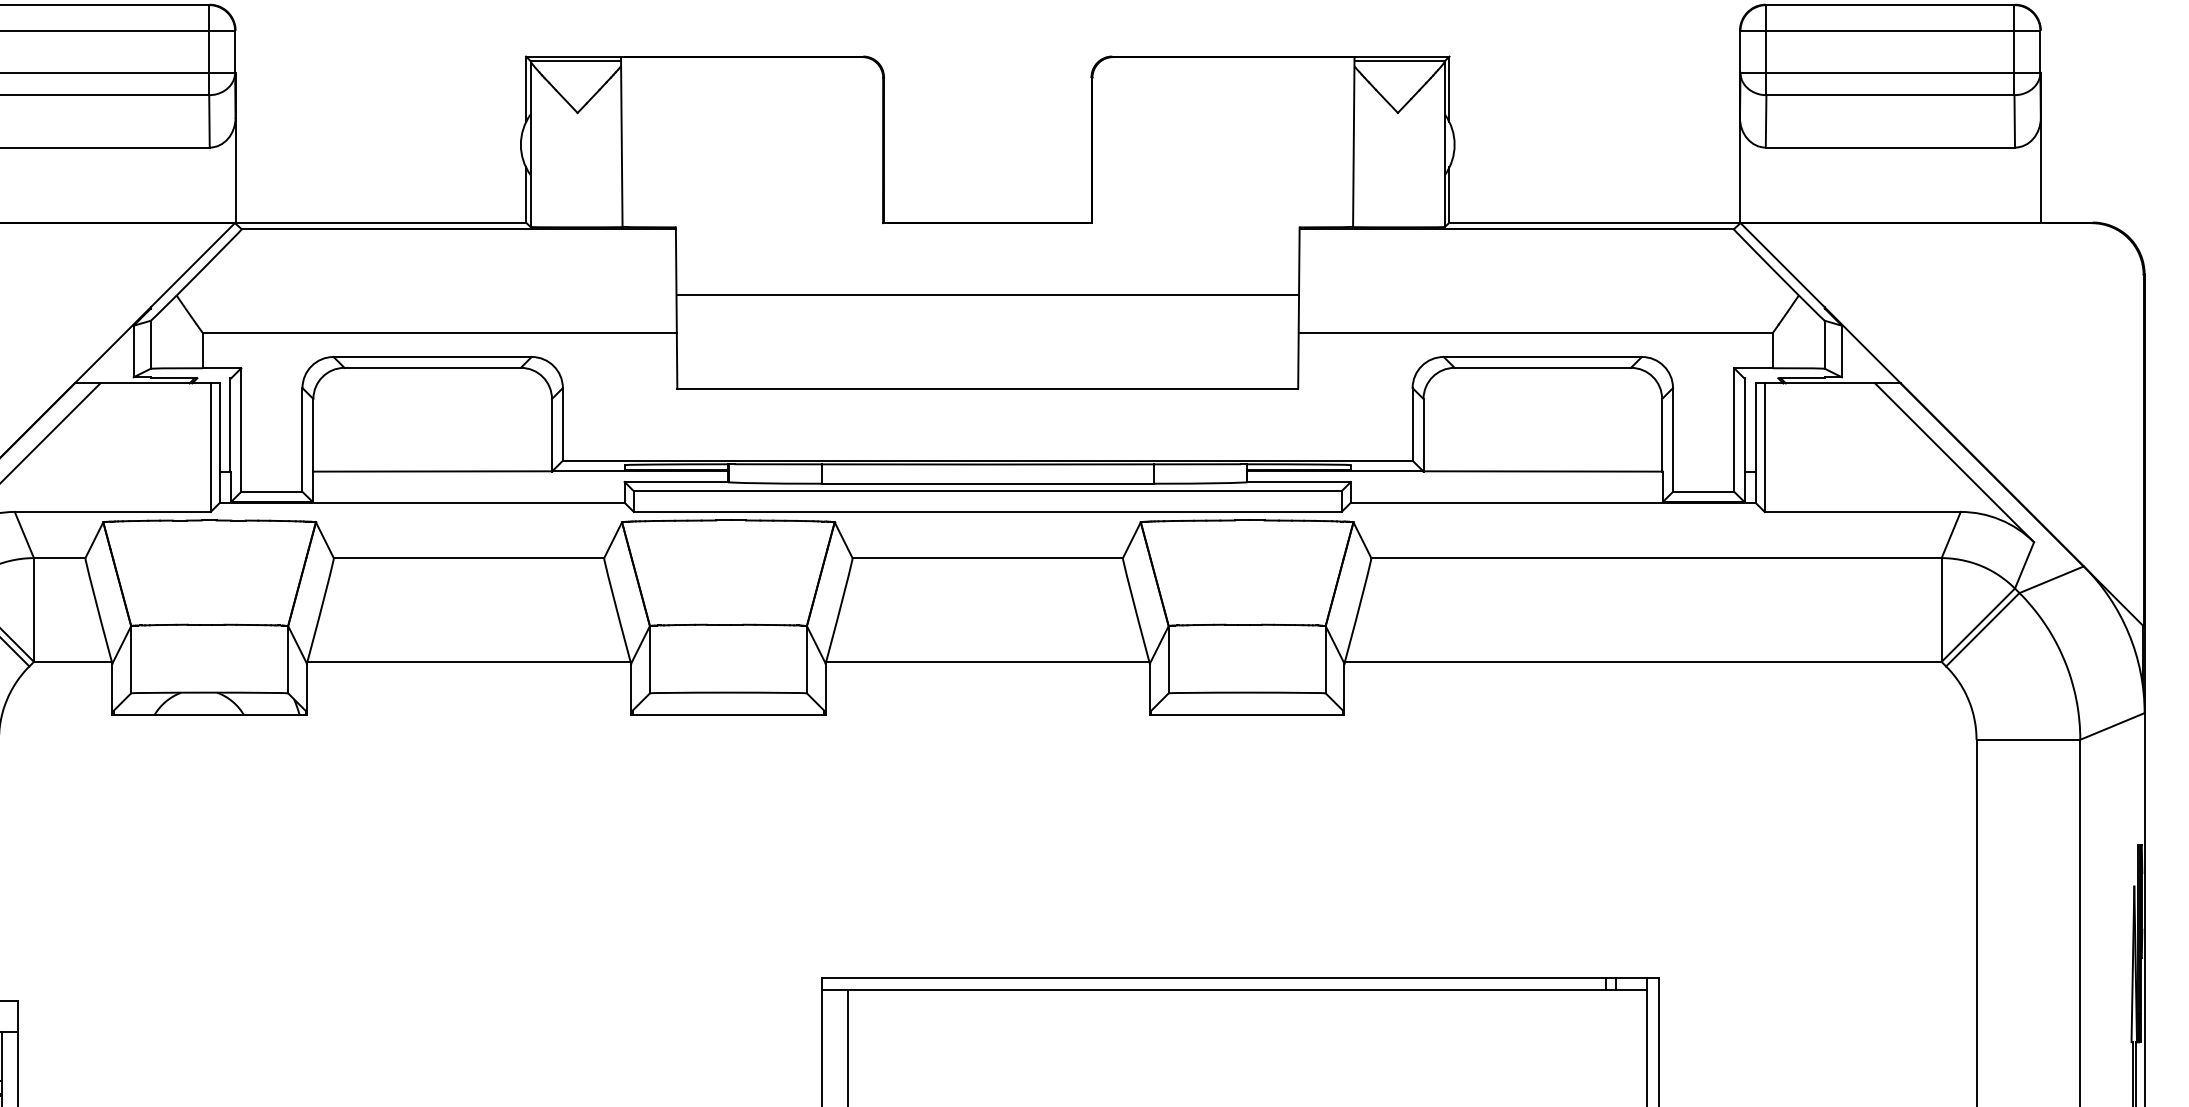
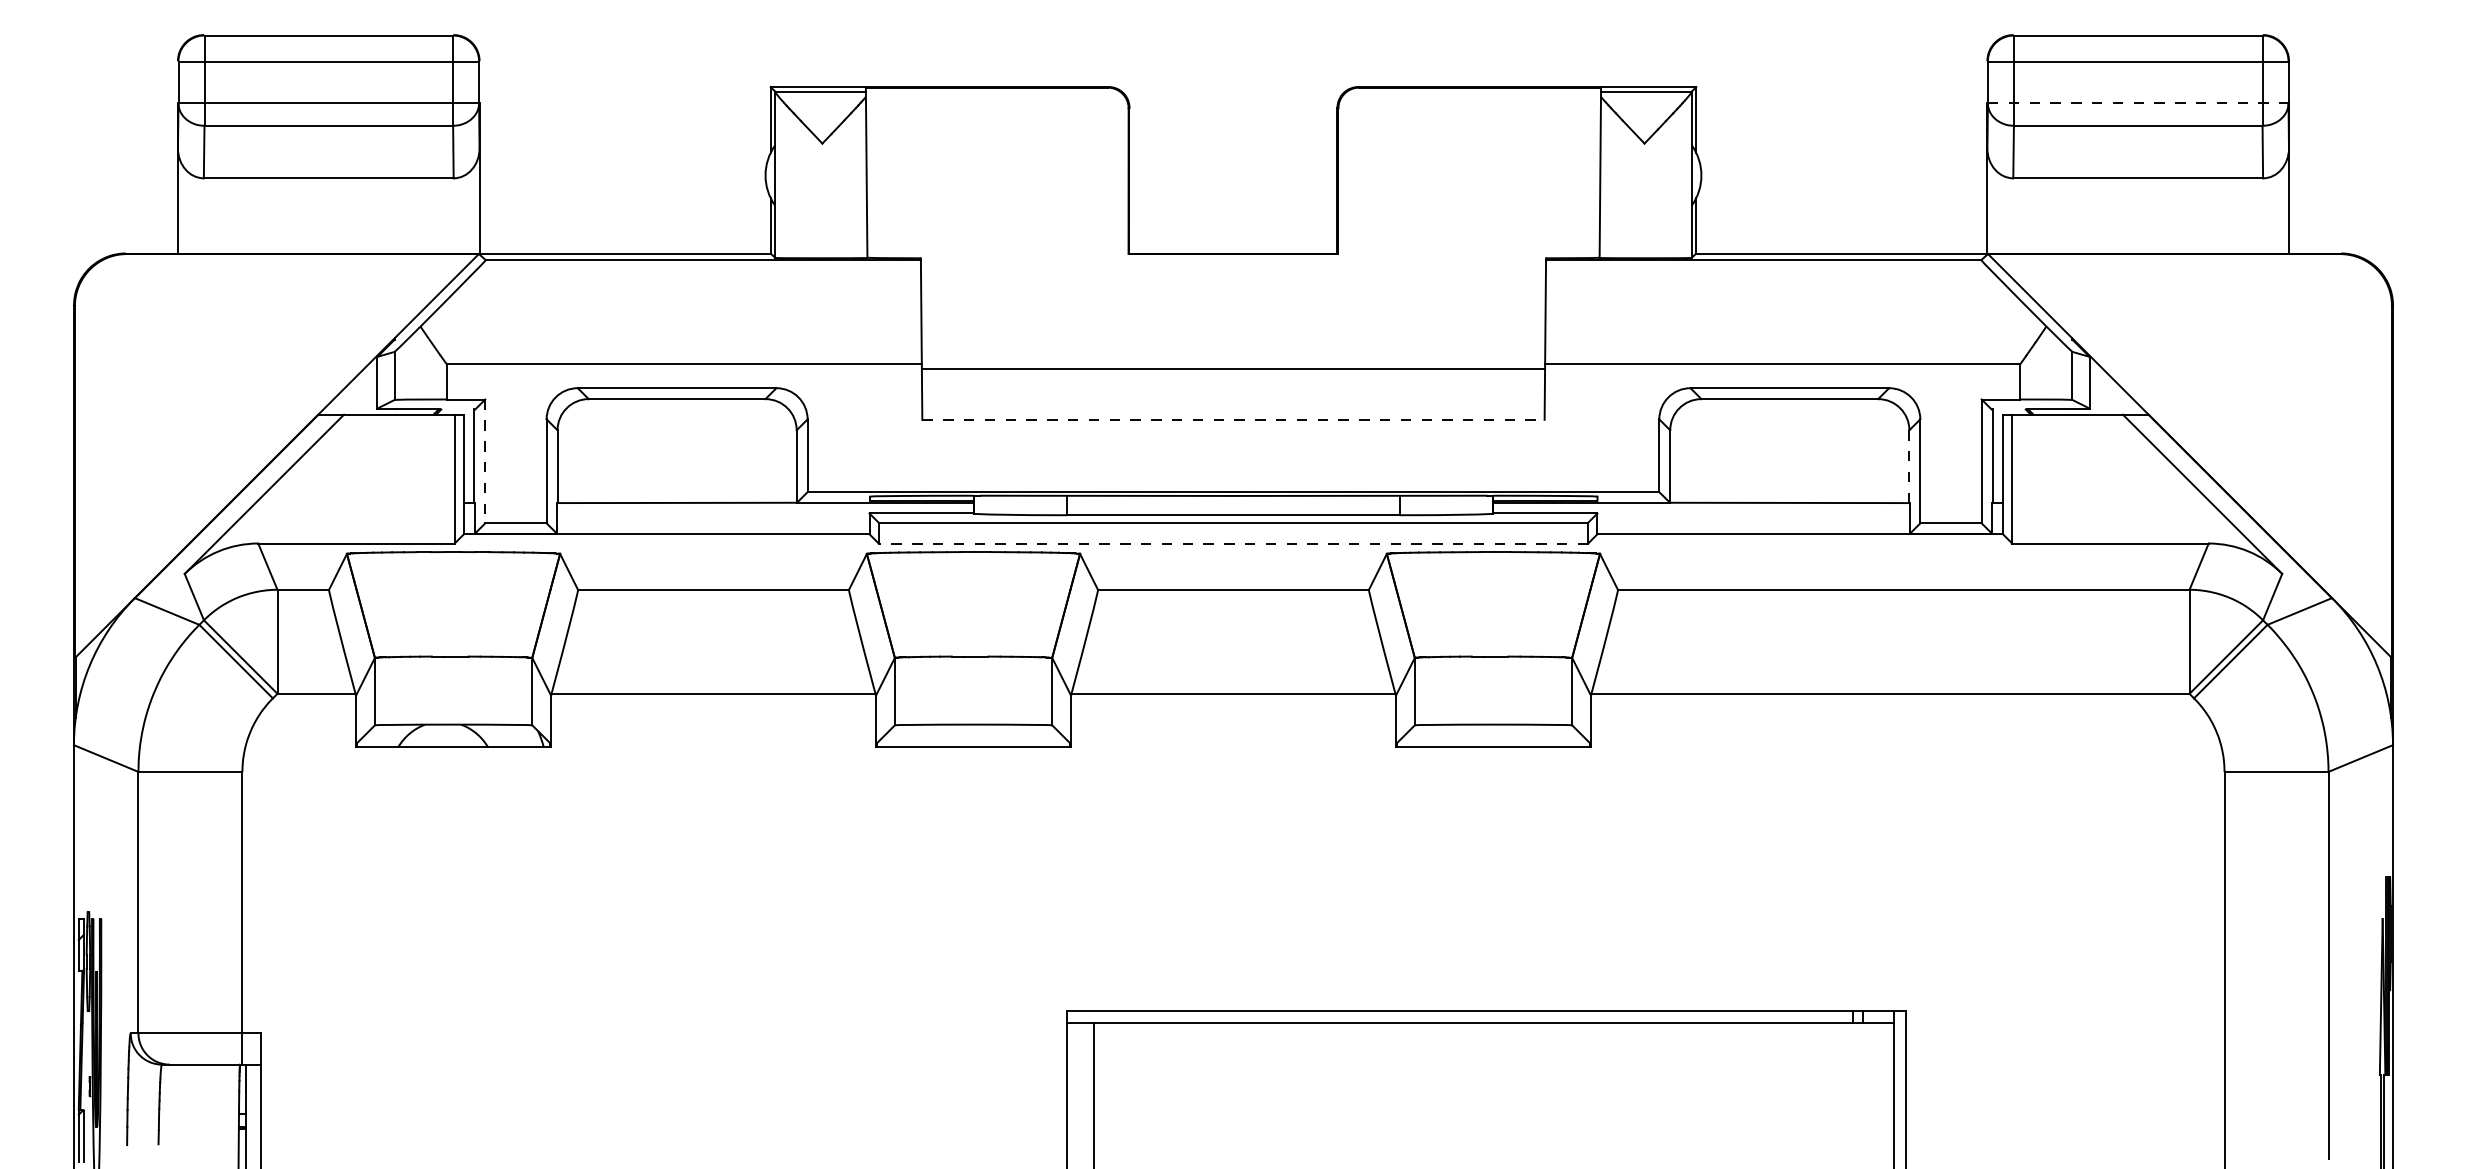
line: (1890, 72) -> (2138, 103), solid -> dashed
line: (987, 295) -> (1233, 369), moved
line: (987, 388) -> (1233, 419), solid -> dashed
line: (241, 430) -> (485, 461), solid -> dashed
line: (1662, 435) -> (1909, 466), solid -> dashed
line: (987, 511) -> (1233, 543), solid -> dashed

